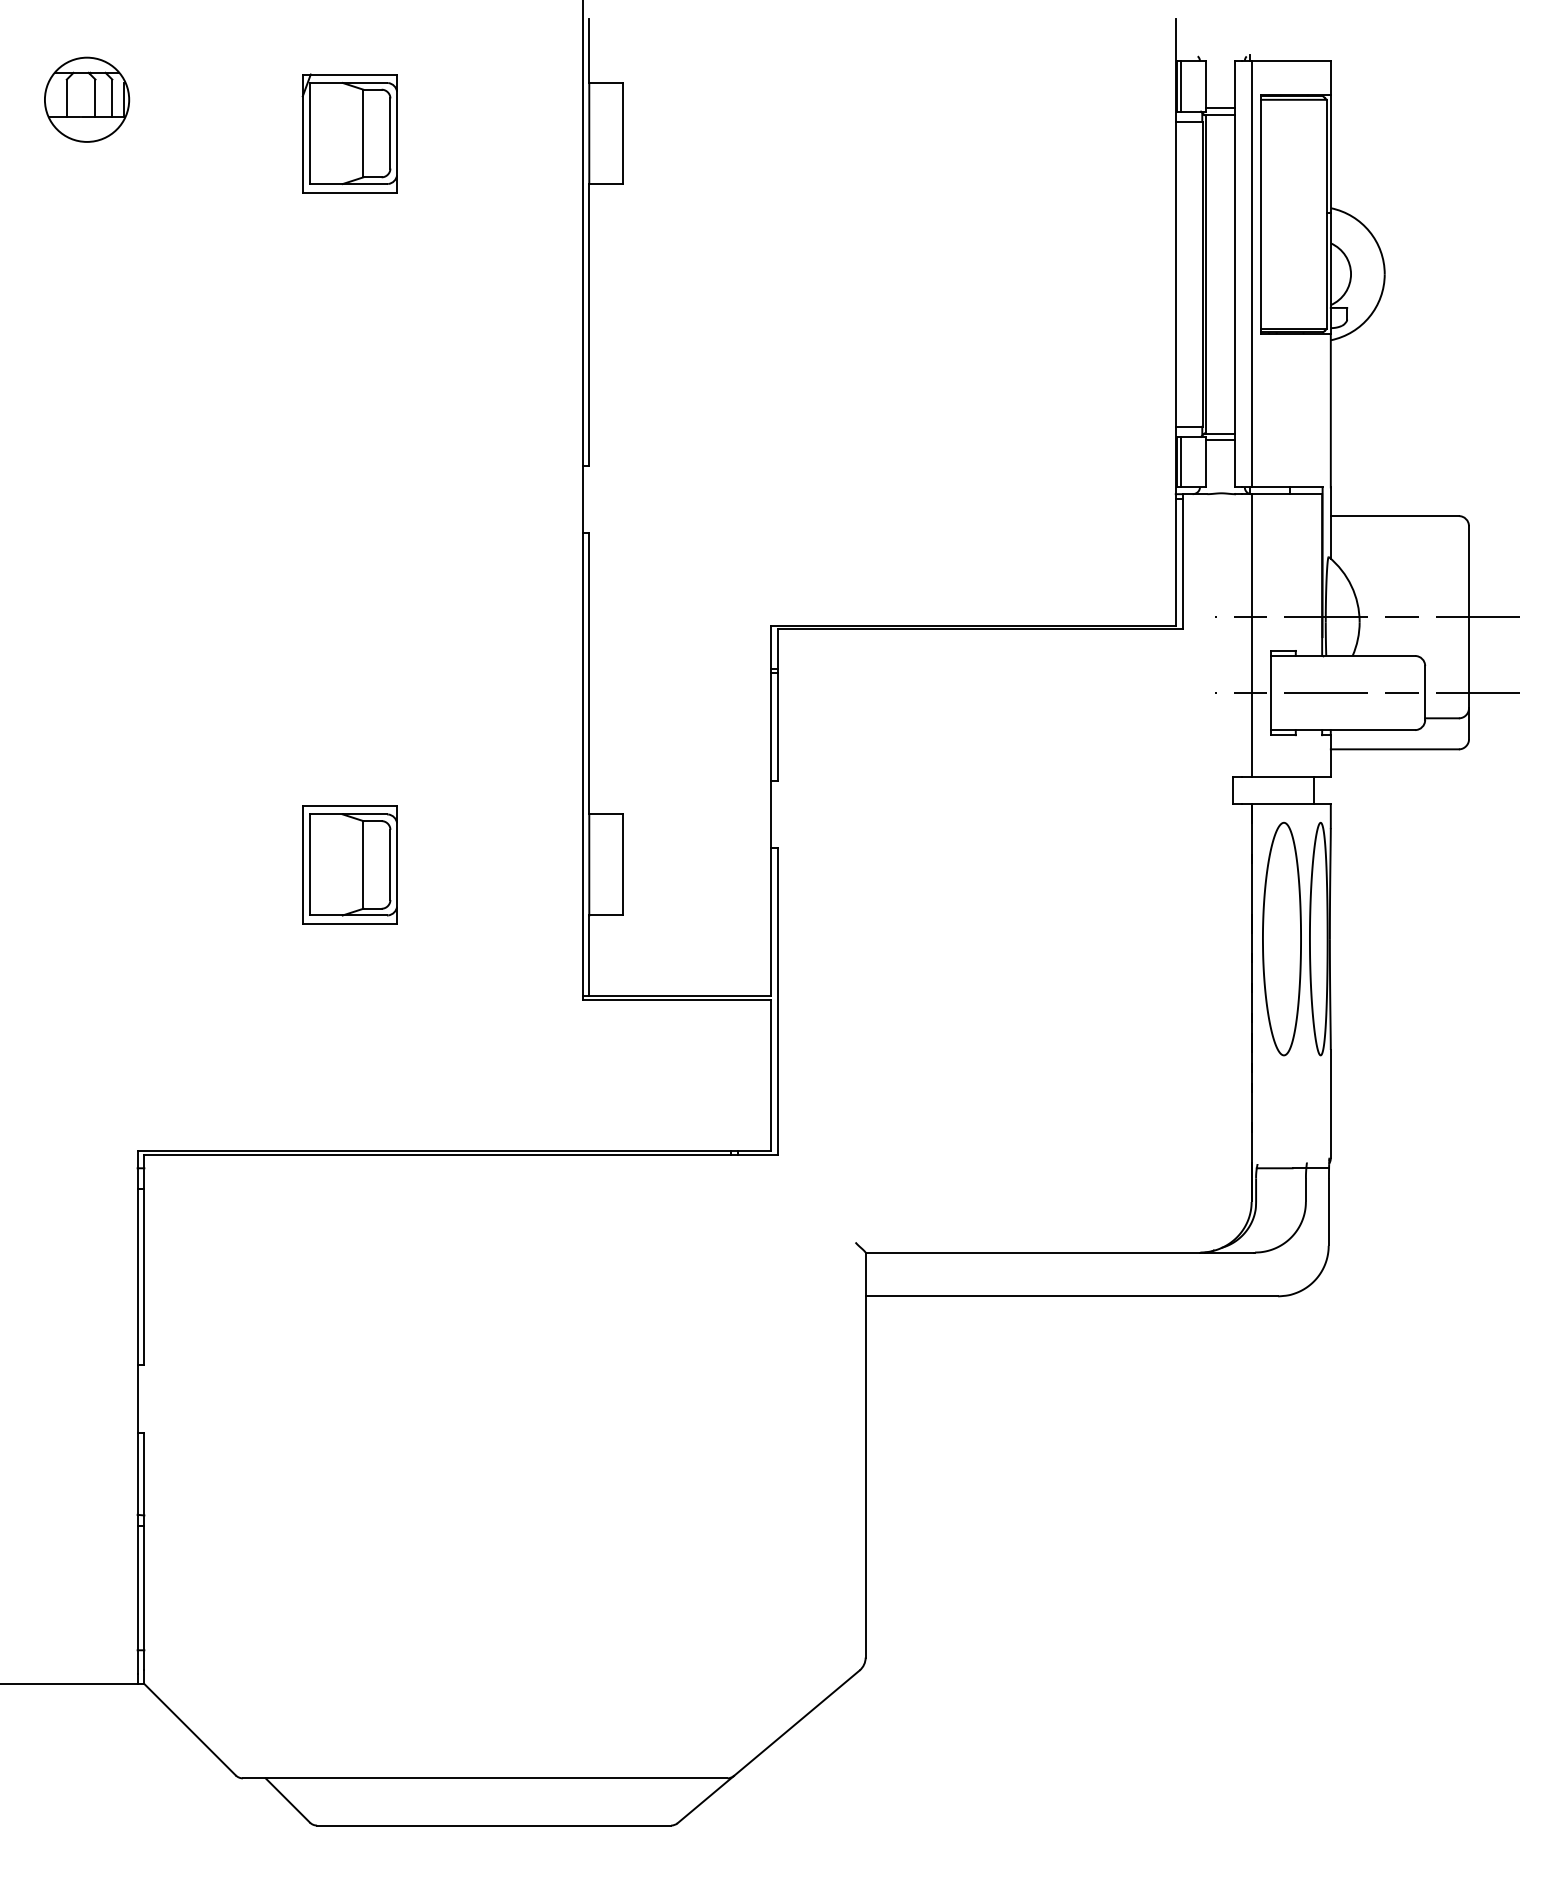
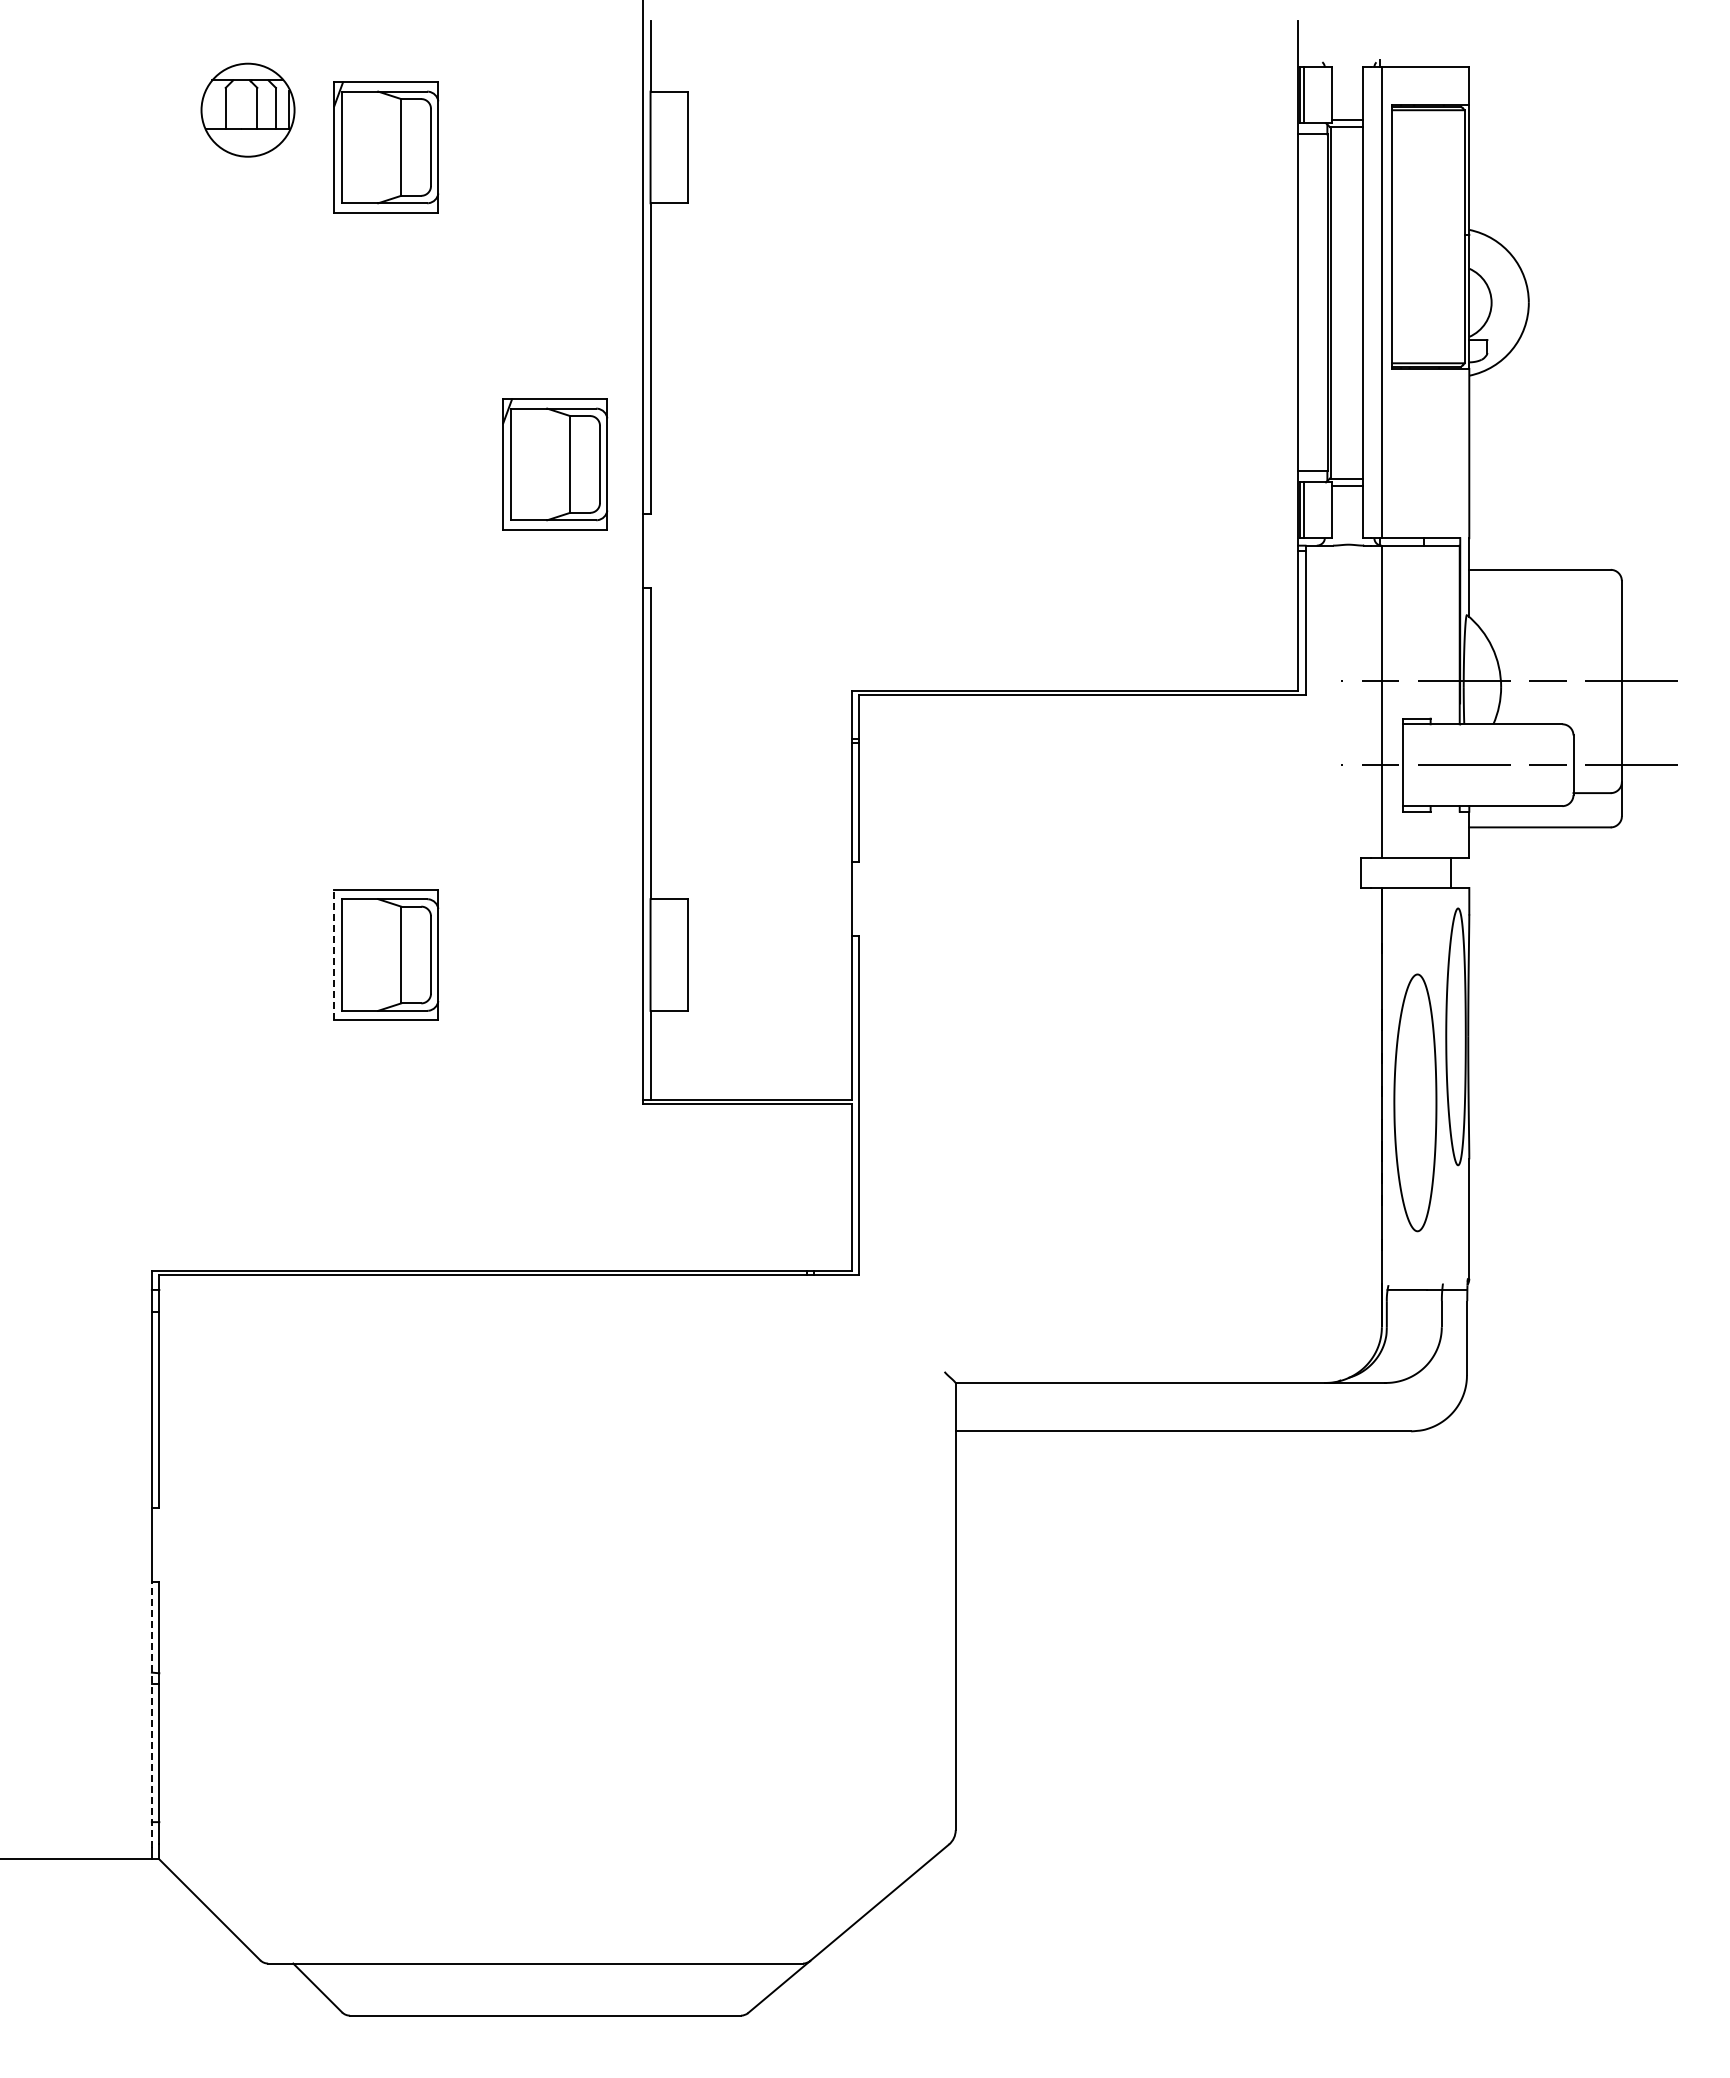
part: (86, 99) -> (247, 109), moved
part: (503, 420) -> (555, 464), added
line: (303, 864) -> (334, 954), solid -> dashed
part: (1282, 938) -> (1415, 1102), moved
line: (137, 1552) -> (151, 1714), solid -> dashed

